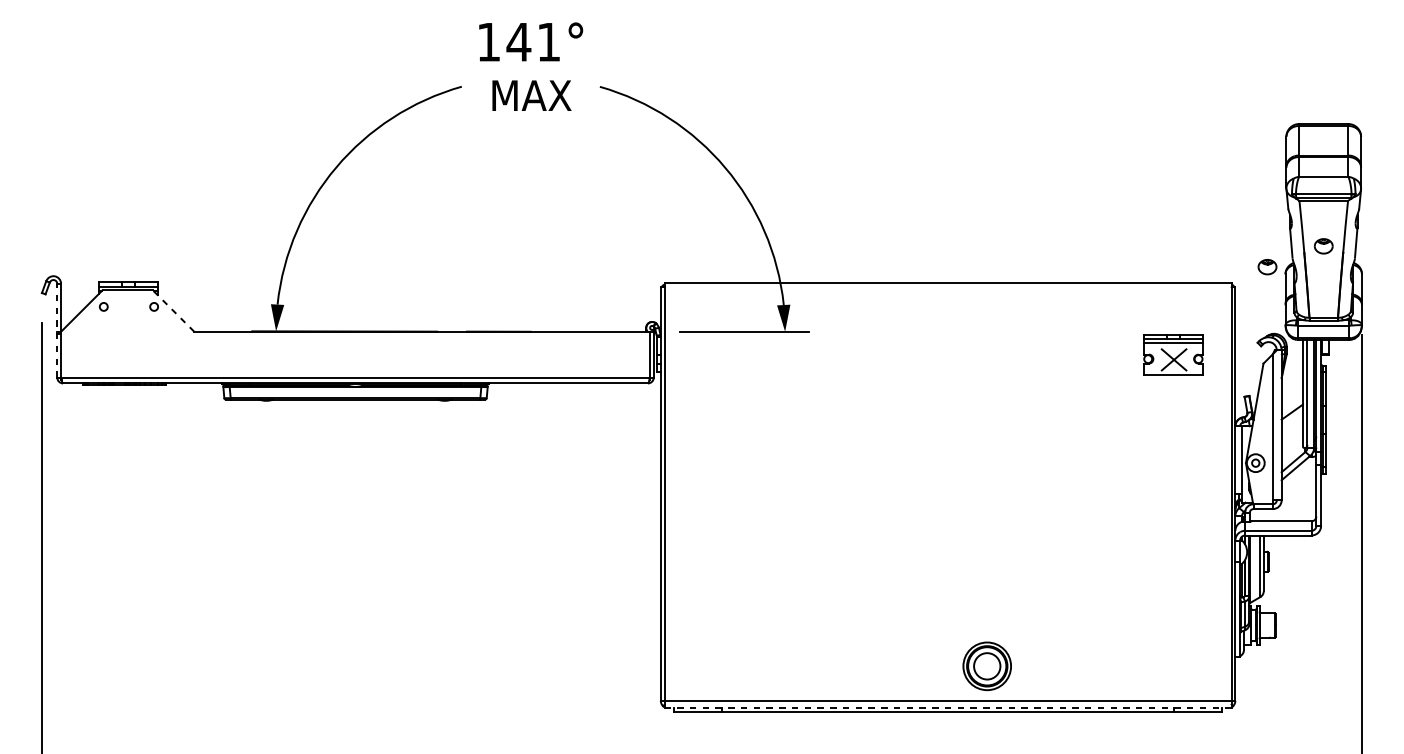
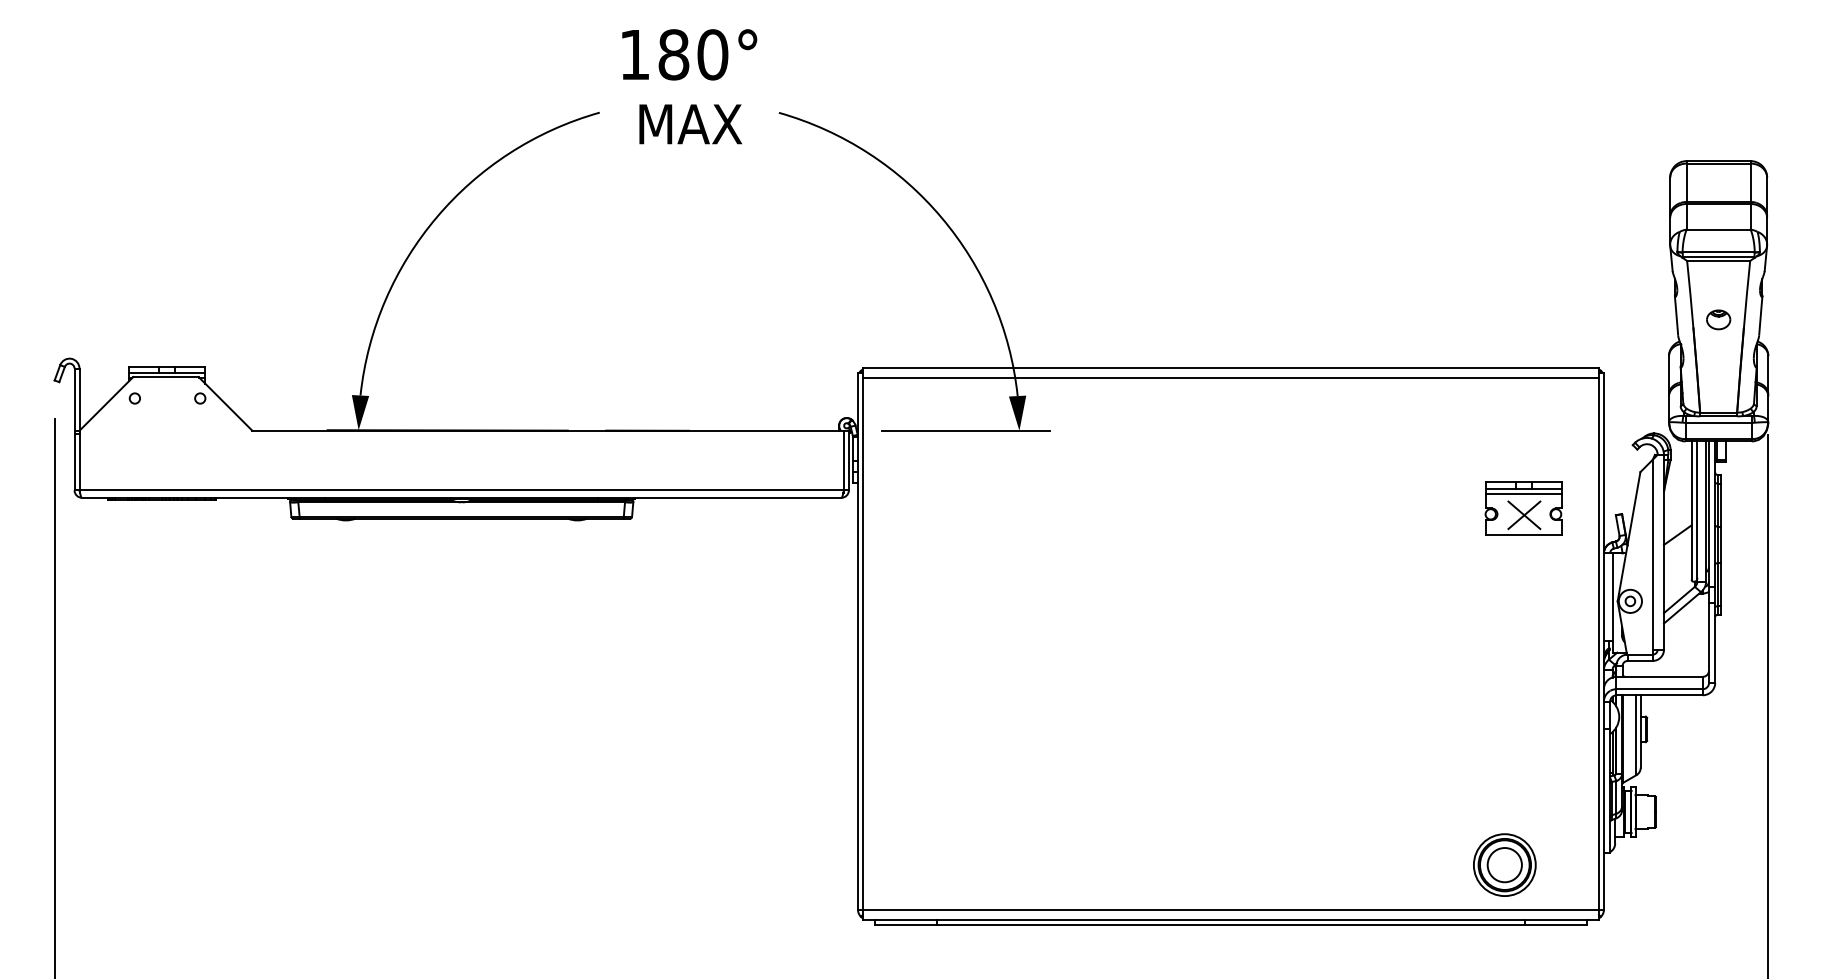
text: (533, 41) -> (692, 54), 141° -> 180°
part: (1267, 266) -> (1645, 346), removed
line: (947, 290) -> (1230, 377), added
line: (173, 310) -> (225, 403), dashed -> solid
line: (57, 330) -> (74, 429), dashed -> solid
part: (1173, 354) -> (1523, 508), moved
part: (987, 665) -> (1504, 864), moved
line: (947, 708) -> (1230, 919), dashed -> solid

